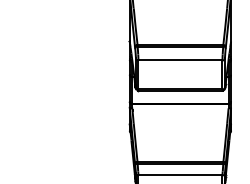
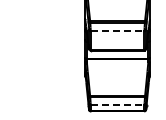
line: (180, 60) -> (117, 31), solid -> dashed
line: (180, 175) -> (117, 104), solid -> dashed

